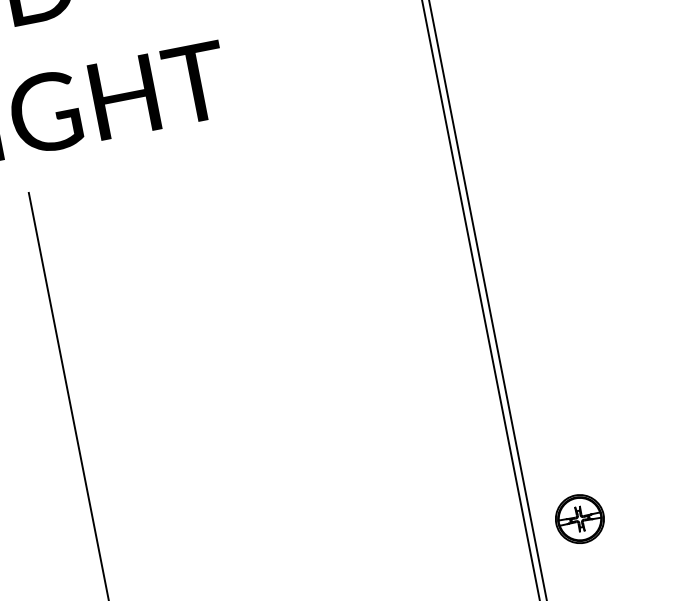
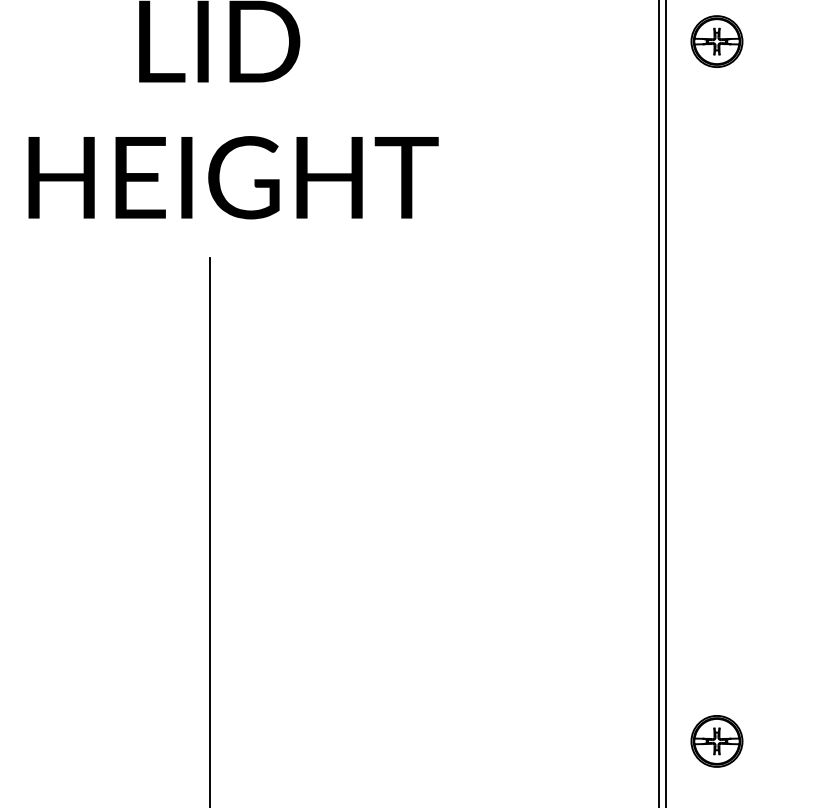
part: (579, 519) -> (716, 741), moved

